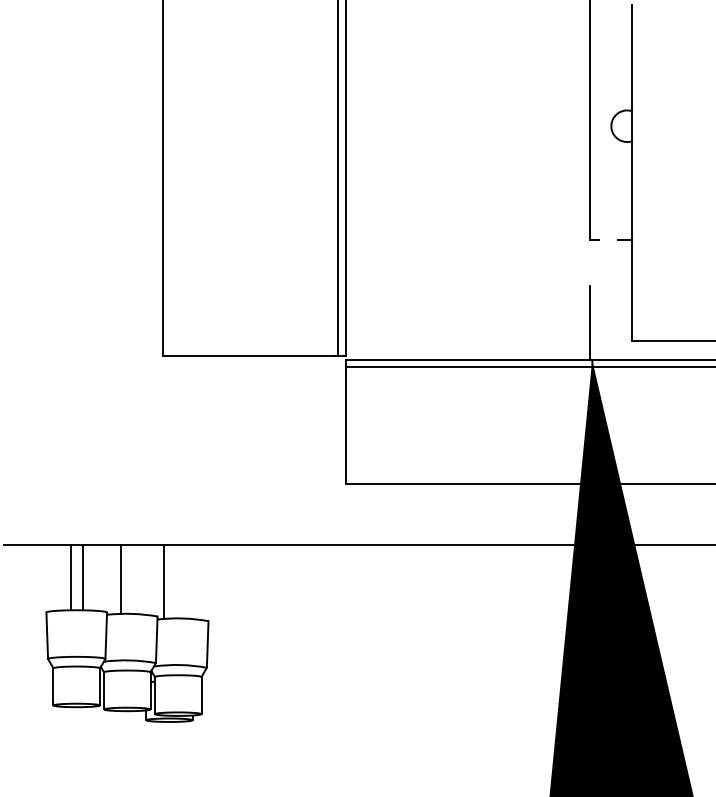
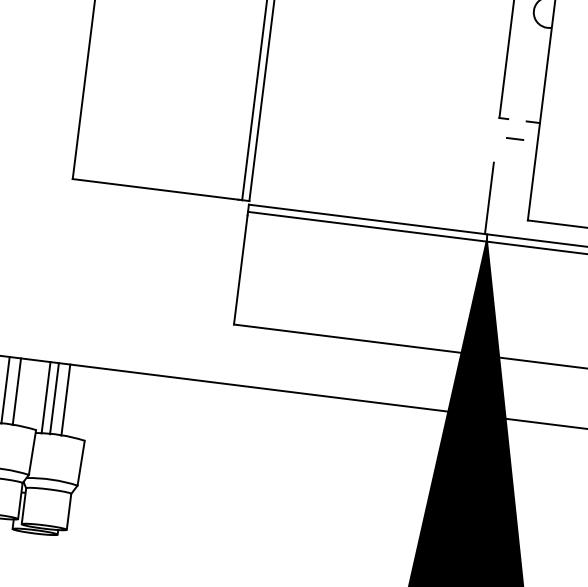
line: (608, 258) -> (515, 138), added
line: (133, 579) -> (17, 391), added
line: (172, 581) -> (54, 398), added
line: (184, 581) -> (66, 399), added

